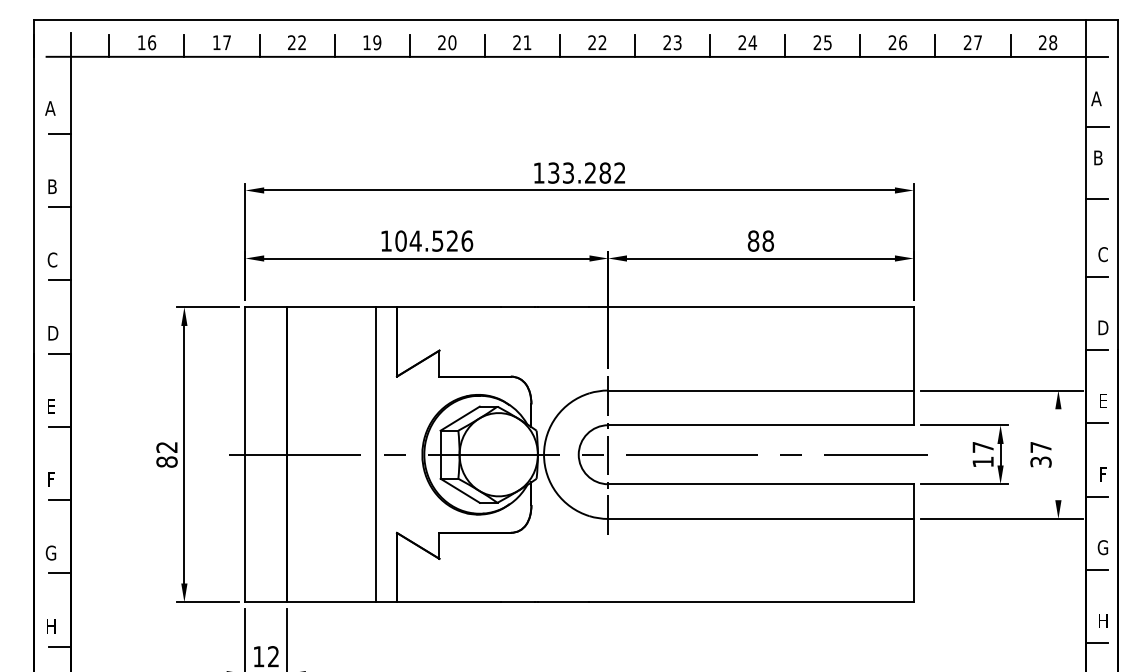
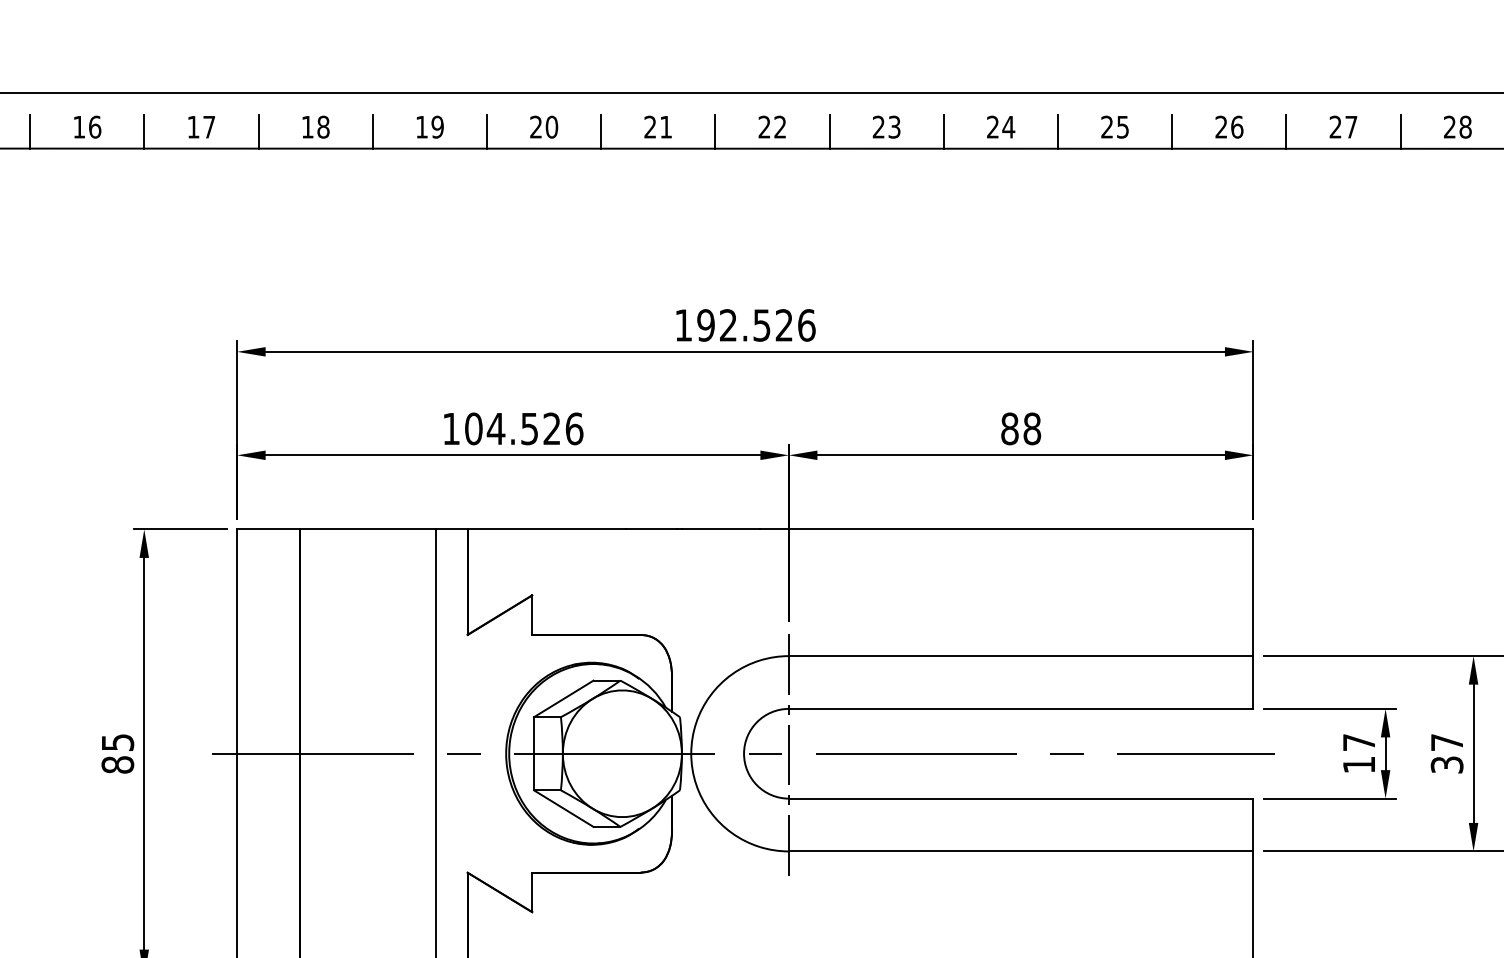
text: (297, 42) -> (316, 126), 22 -> 18
text: (586, 172) -> (755, 324), 133.282 -> 192.526
text: (166, 447) -> (117, 742), 82 -> 85
line: (1058, 454) -> (1473, 753), added

